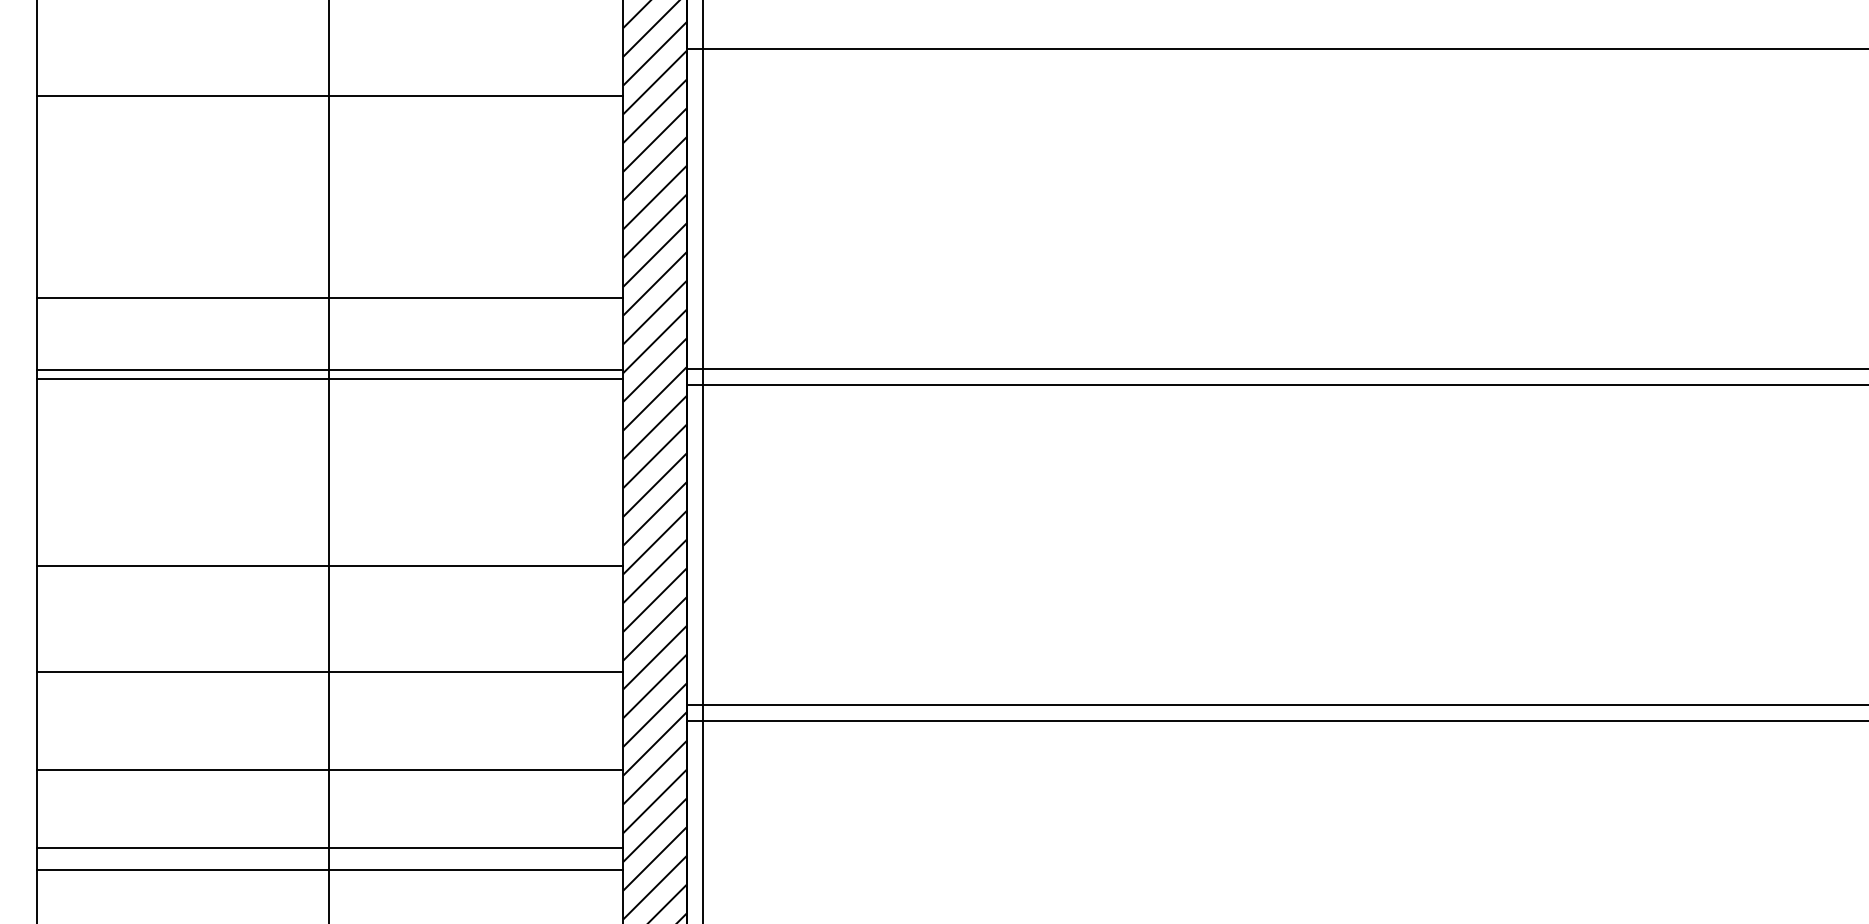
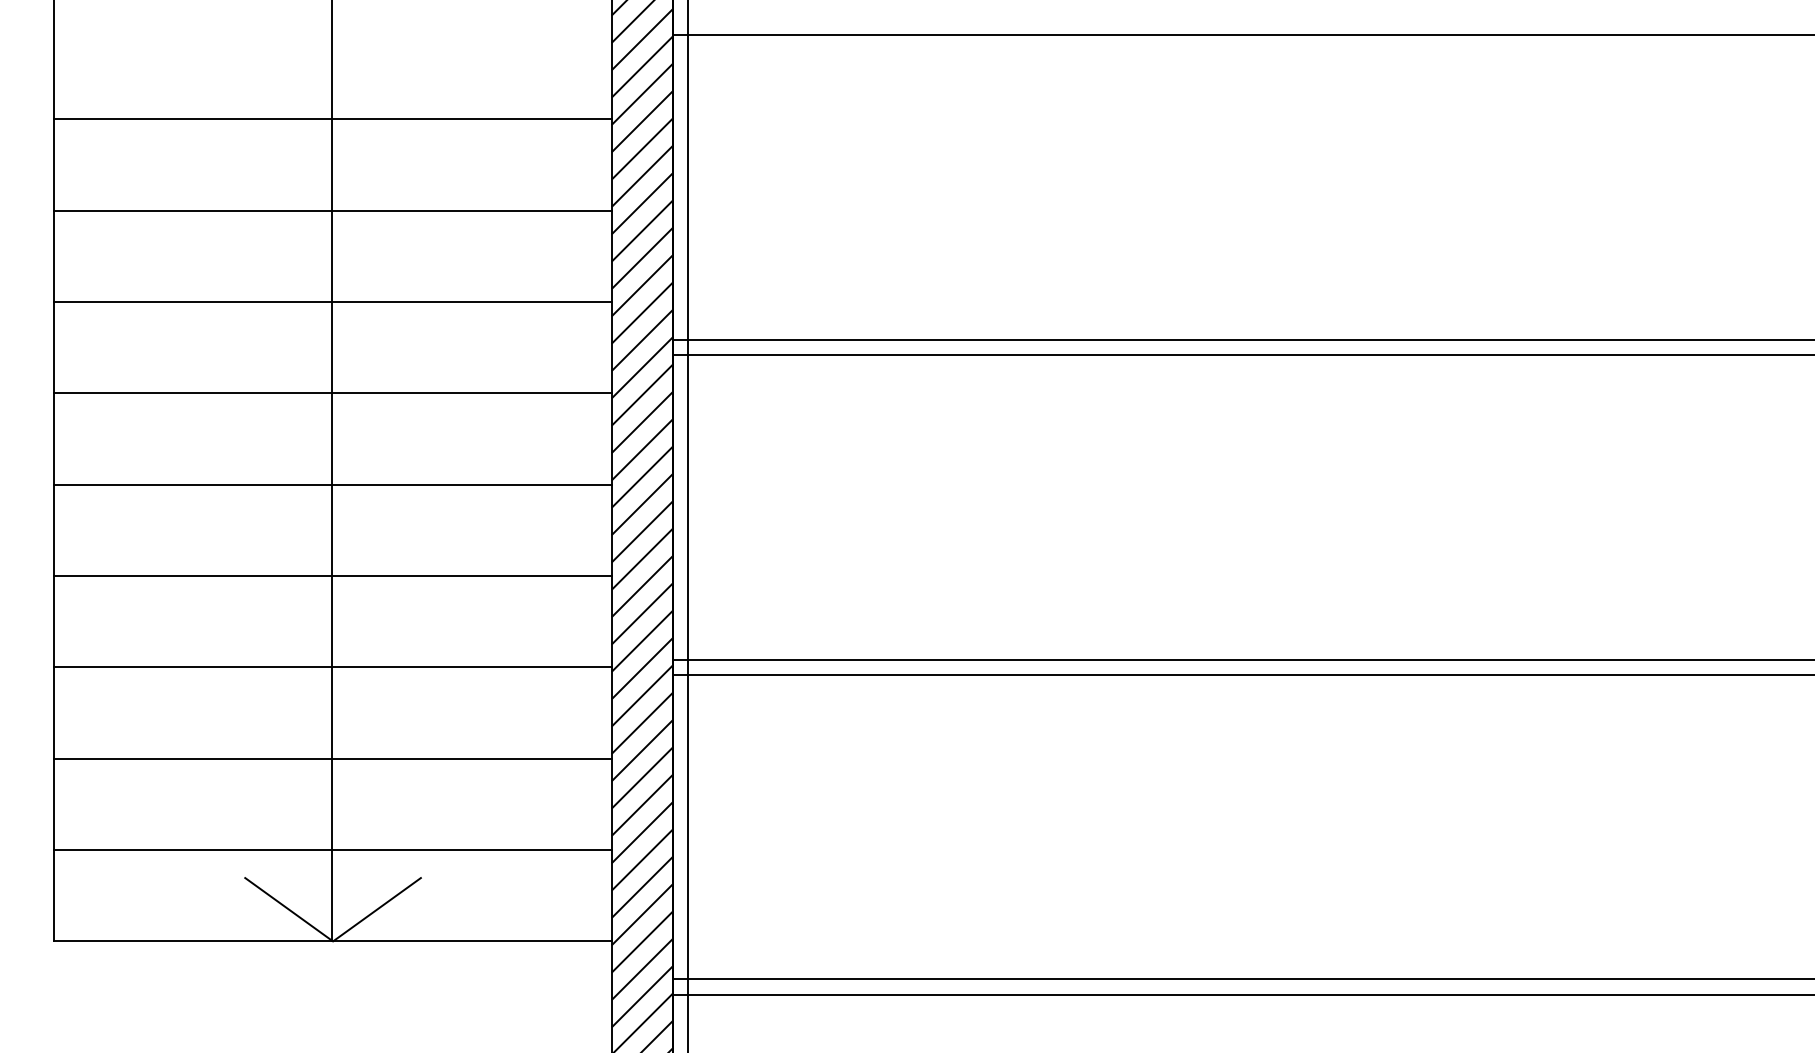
line: (329, 96) -> (332, 119), moved
line: (329, 298) -> (332, 210), moved
line: (329, 370) -> (332, 393), moved
line: (329, 378) -> (332, 301), moved
line: (329, 566) -> (332, 484), moved
line: (329, 671) -> (332, 575), moved
line: (329, 770) -> (332, 667), moved
line: (329, 848) -> (332, 758), moved
line: (329, 870) -> (332, 850), moved

